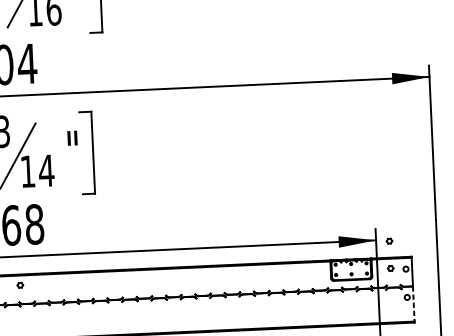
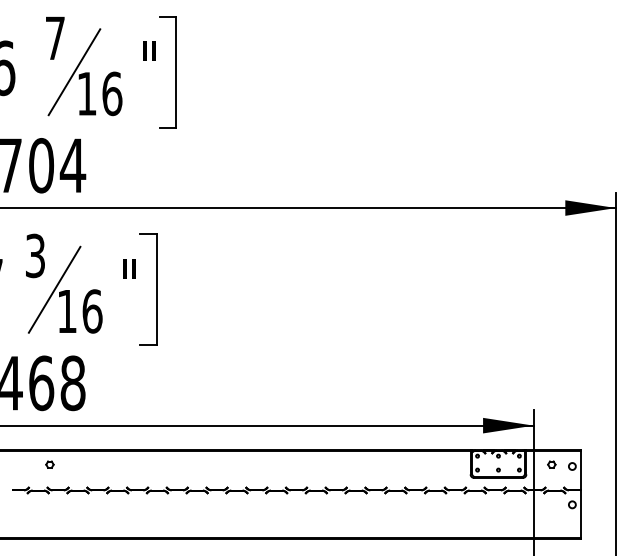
text: (45, 170) -> (91, 311), 14 -> 16
part: (389, 241) -> (551, 427), removed
line: (413, 304) -> (580, 514), dashed -> solid

